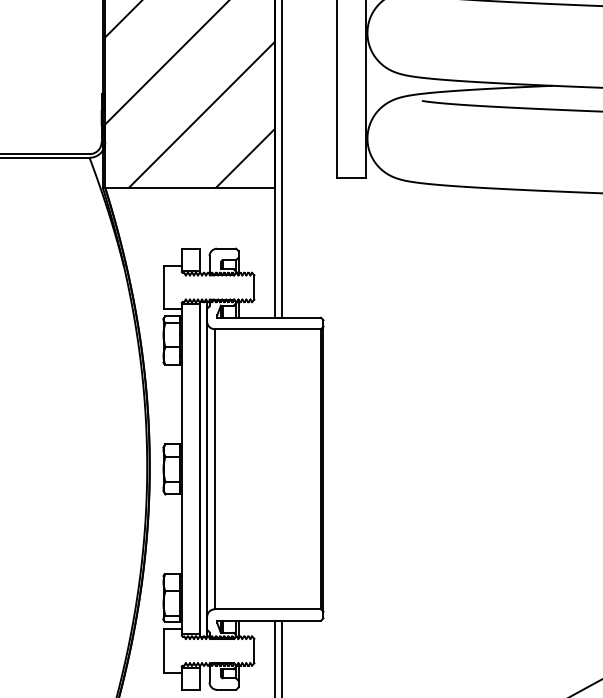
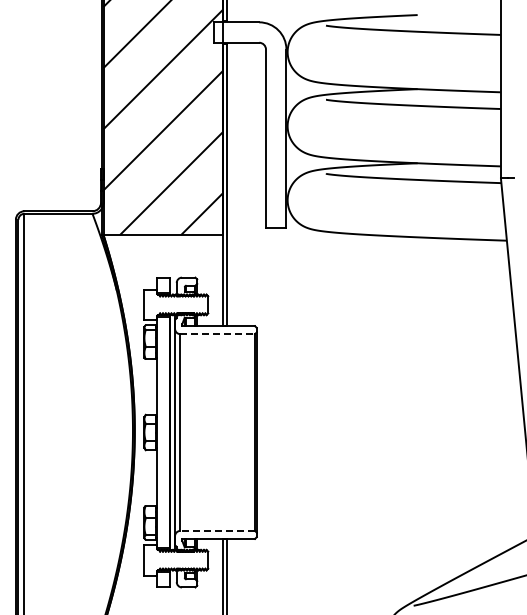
line: (268, 329) -> (218, 334), solid -> dashed
line: (267, 608) -> (217, 530), solid -> dashed

